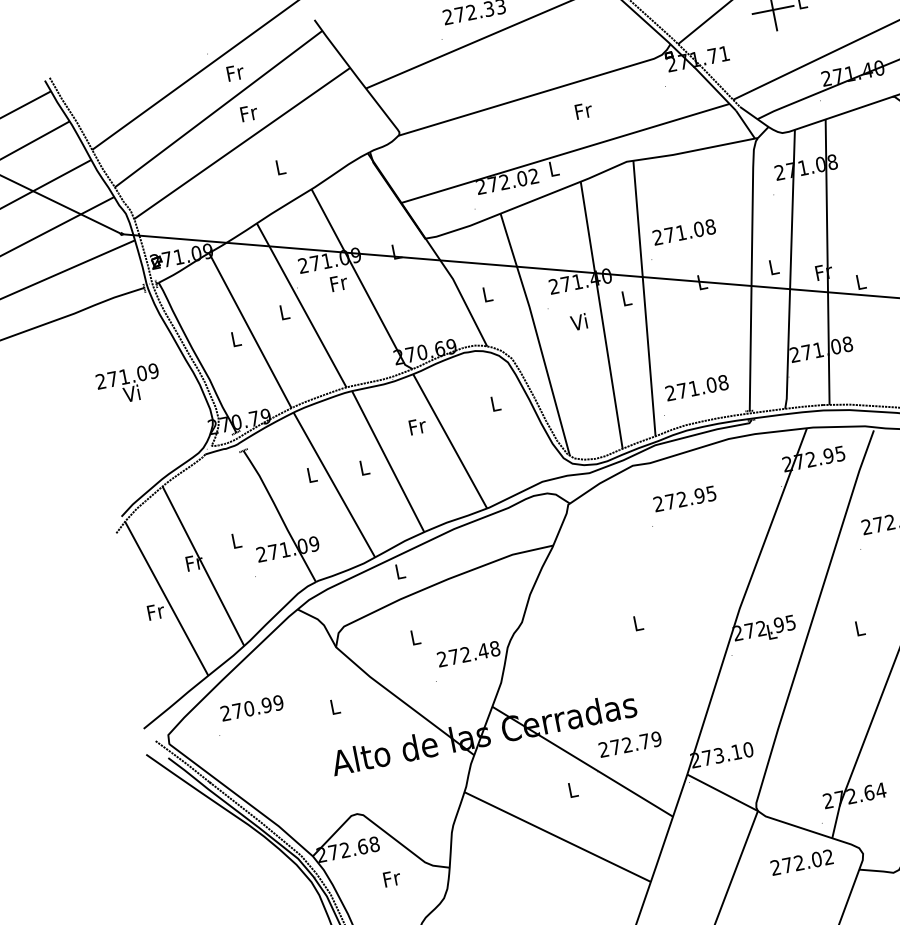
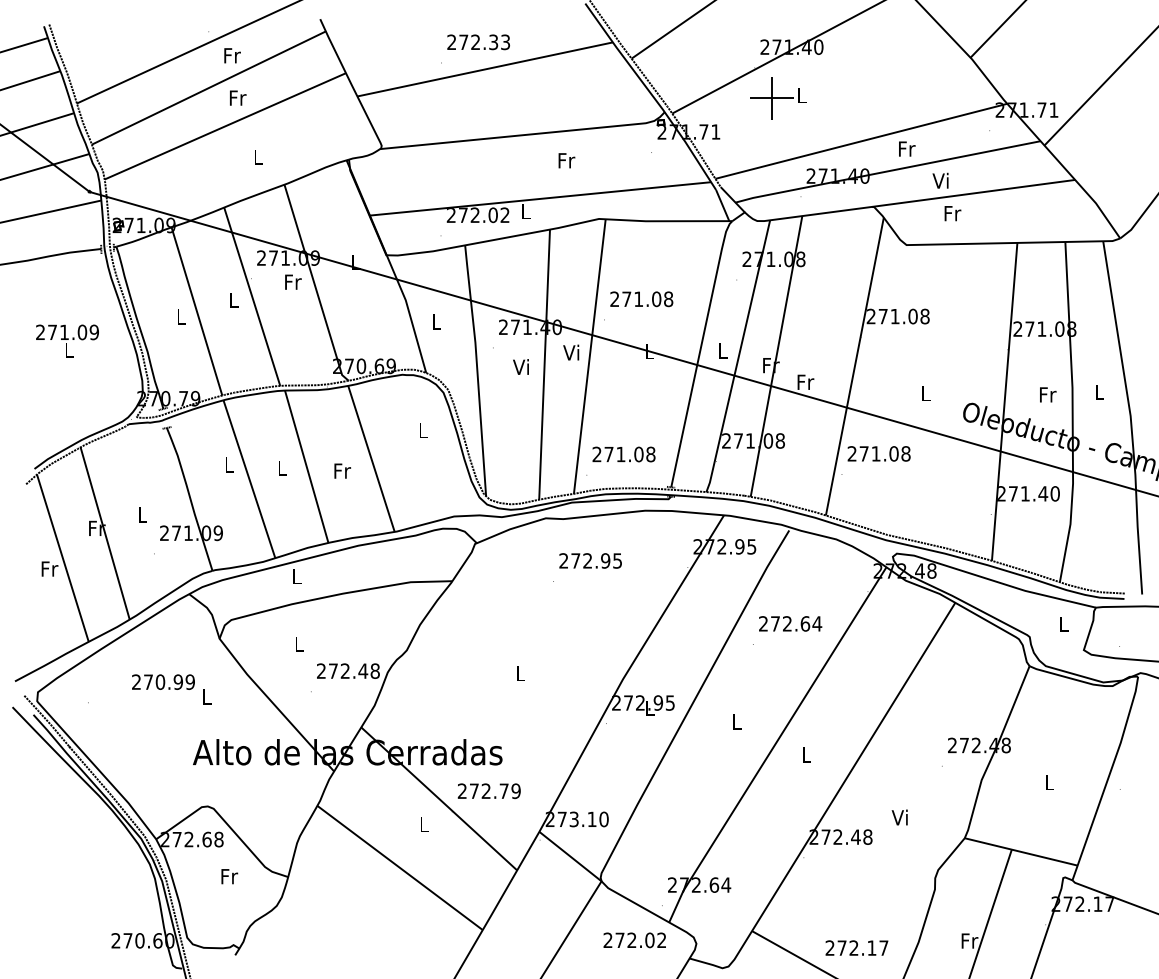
text: (860, 281) -> (805, 381), L -> Fr
text: (625, 298) -> (571, 352), L -> Vi
text: (131, 393) -> (68, 350), Vi -> L
text: (417, 425) -> (342, 470), moved
text: (252, 707) -> (163, 681), moved

